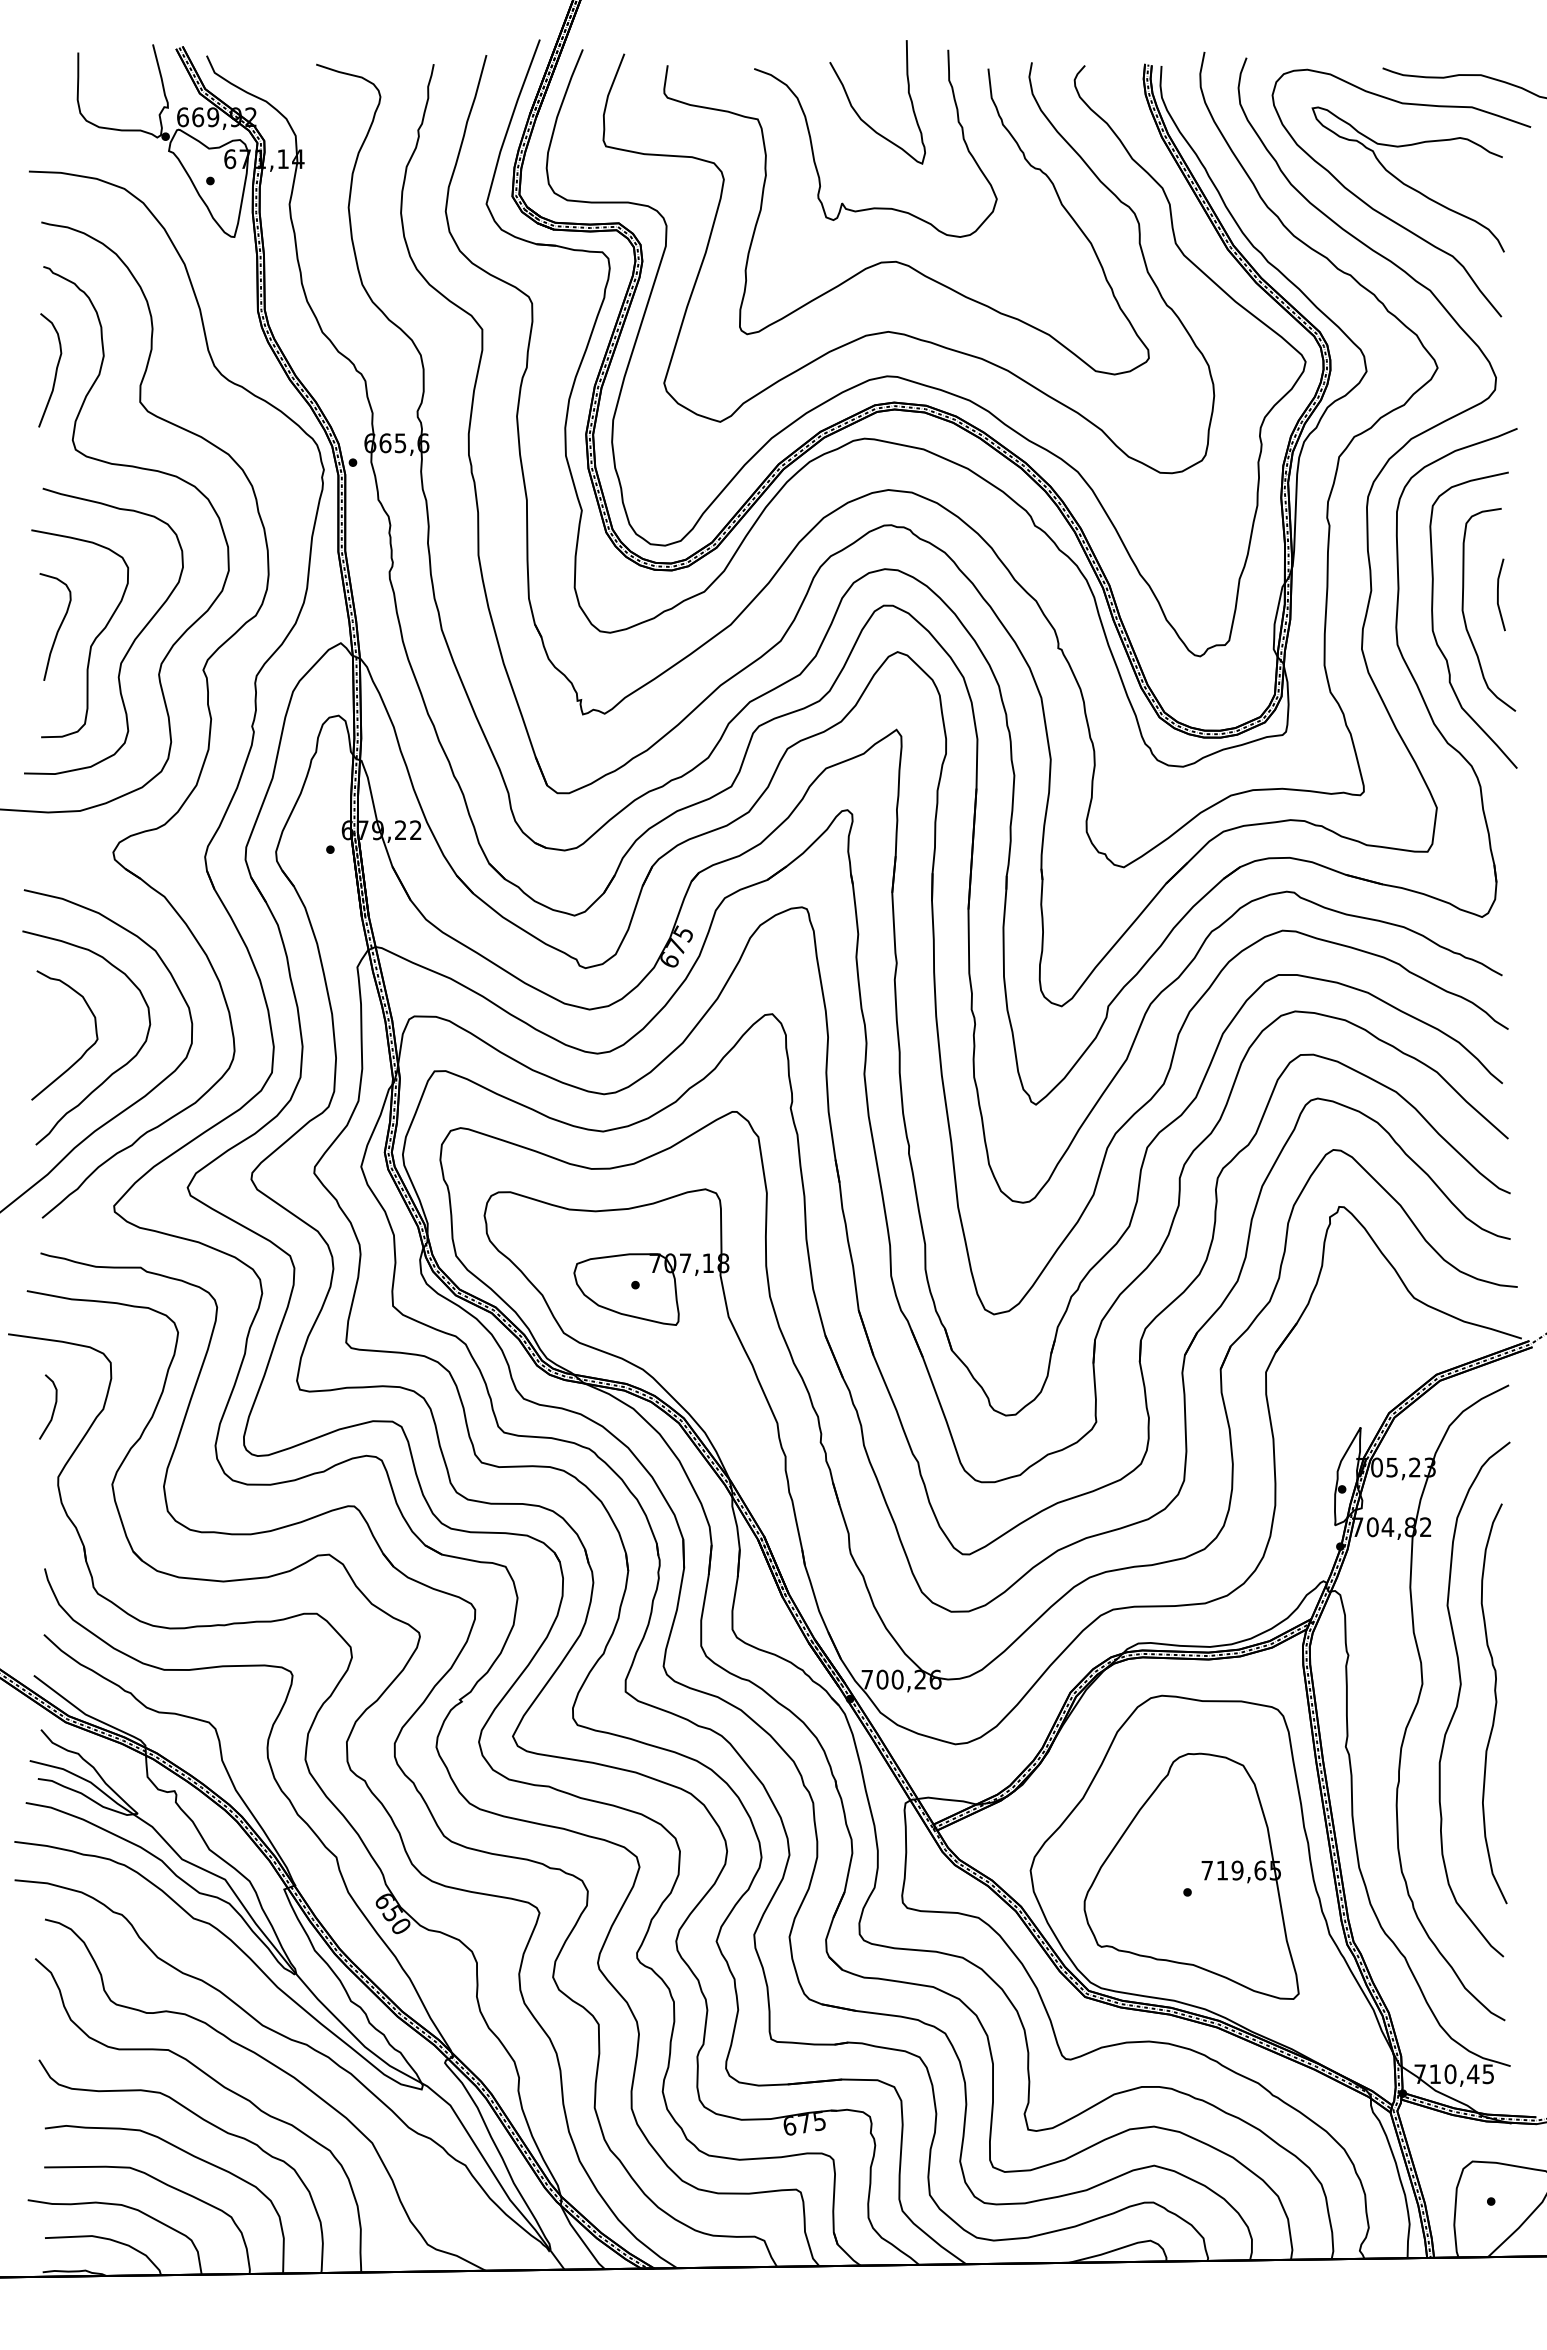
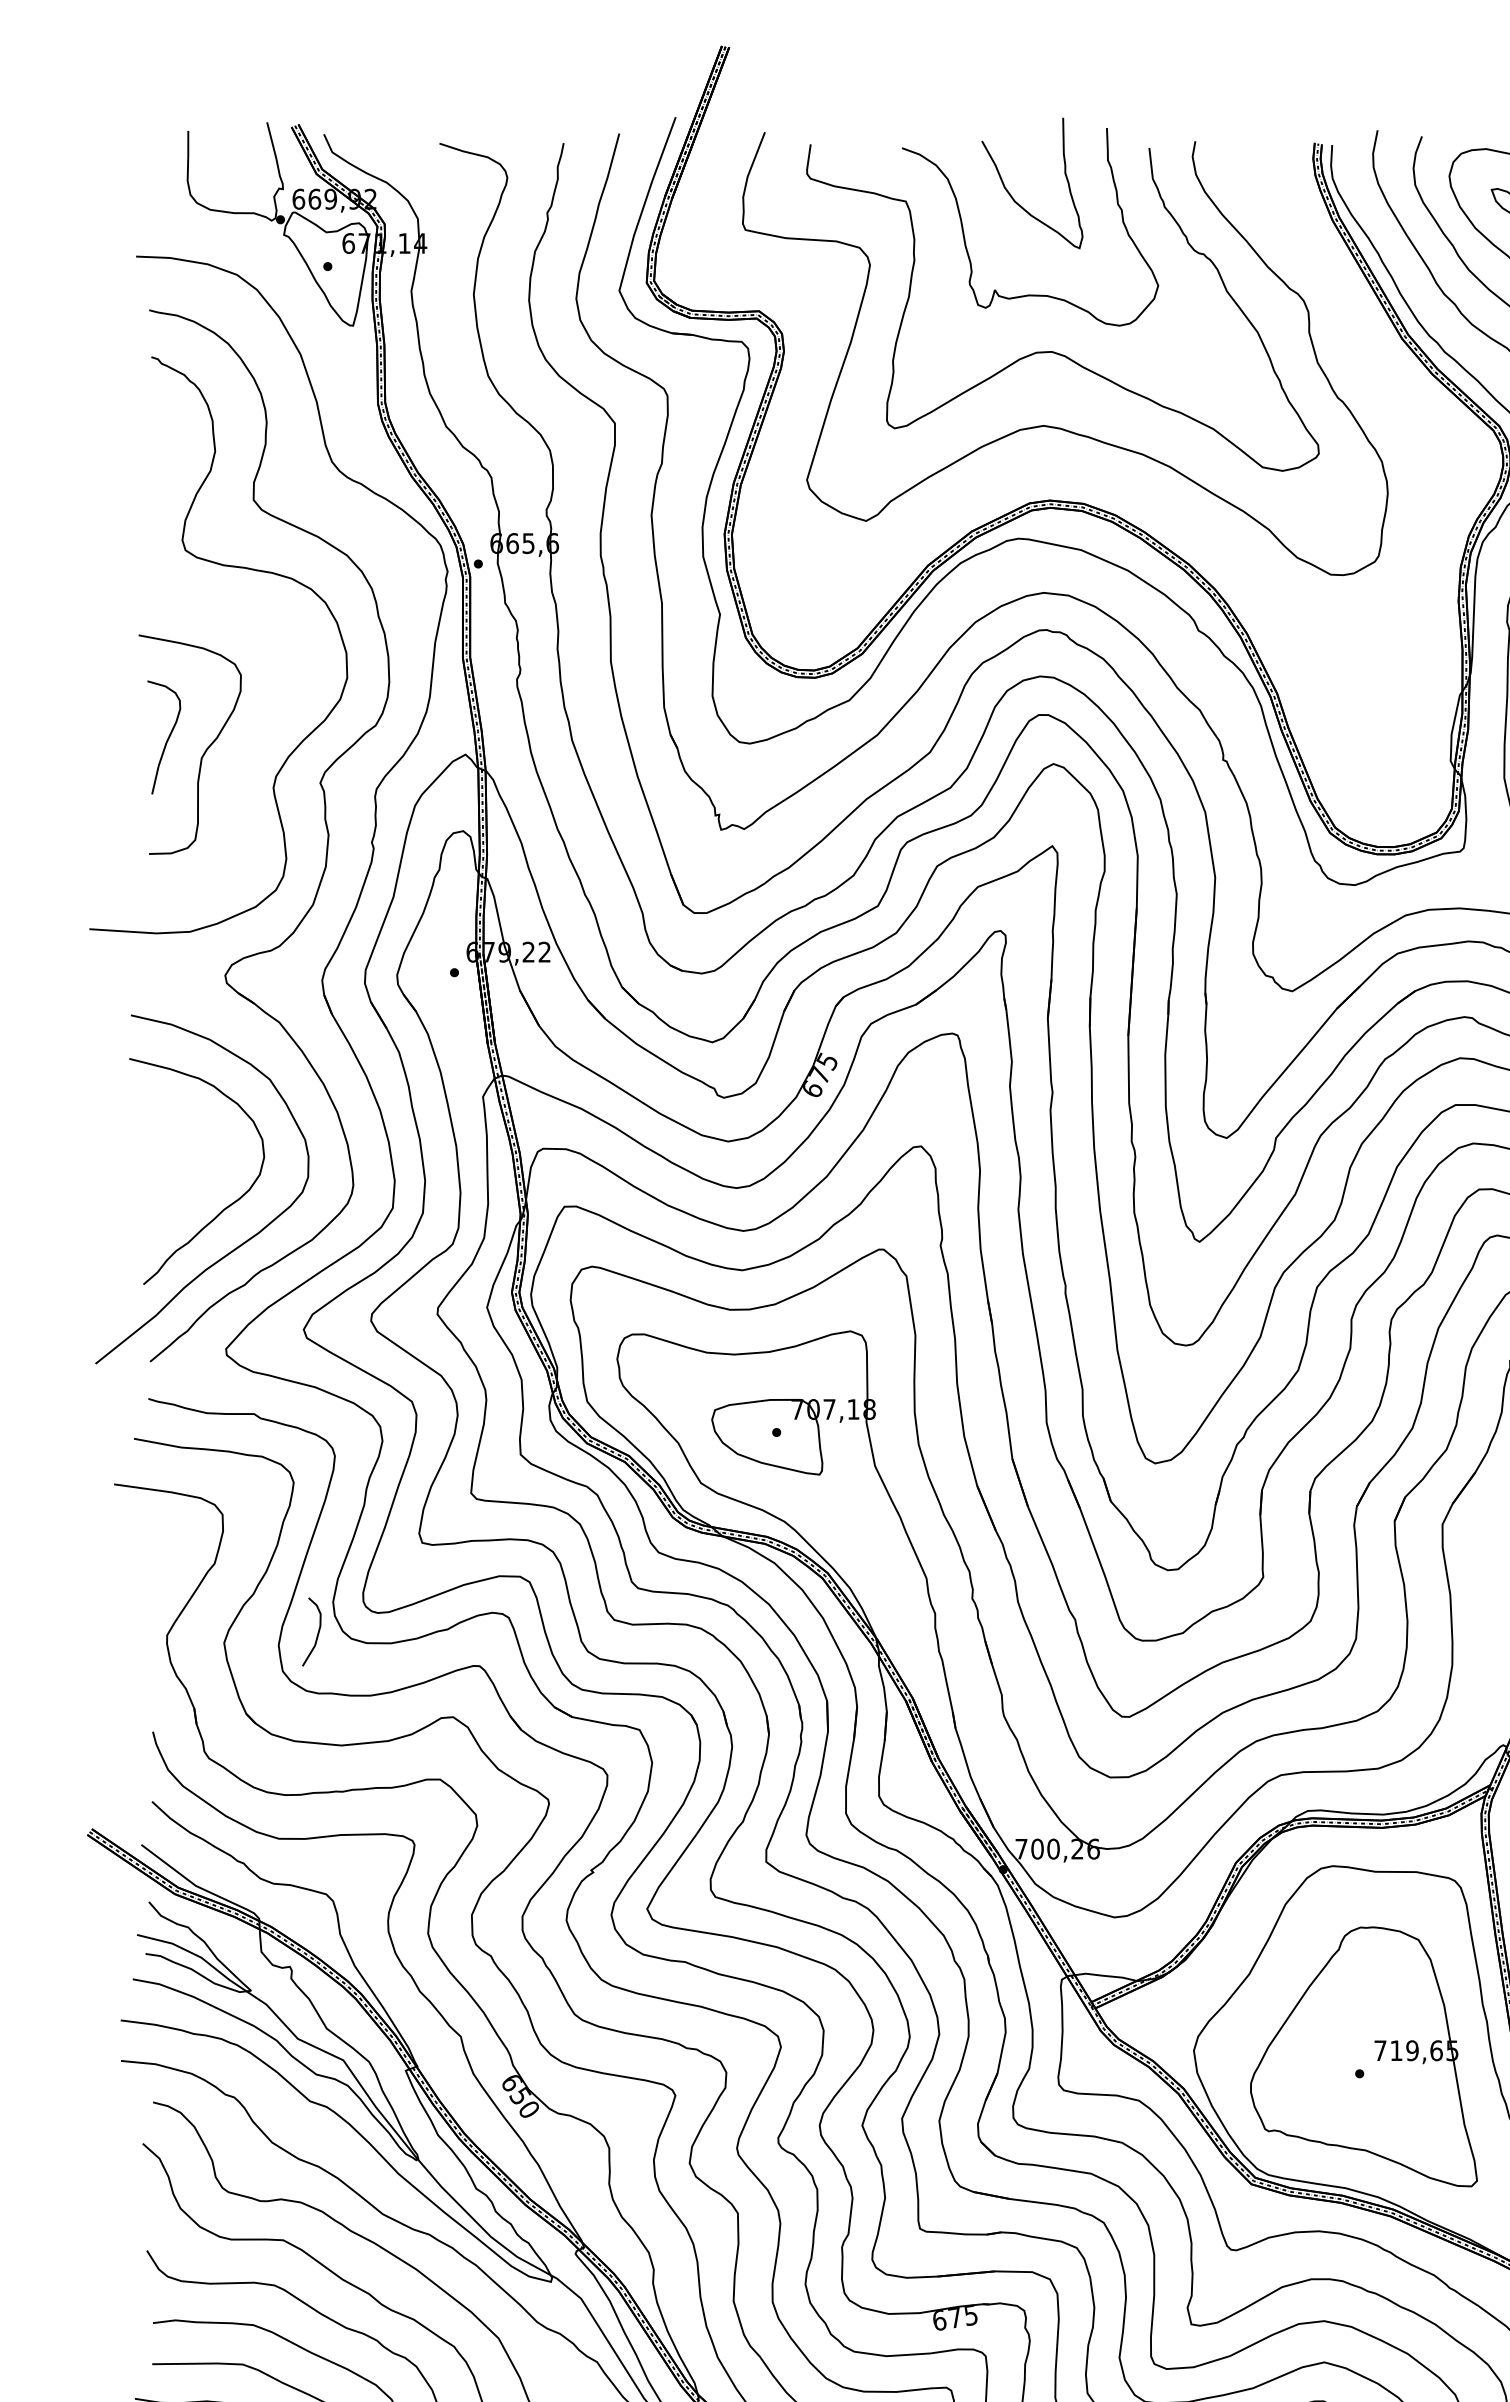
curve: (55, 370) -> (164, 466), removed
curve: (916, 381) -> (1073, 478), removed
curve: (128, 648) -> (241, 760), removed
curve: (85, 1050) -> (195, 1184), removed
curve: (53, 1407) -> (317, 1632), moved

